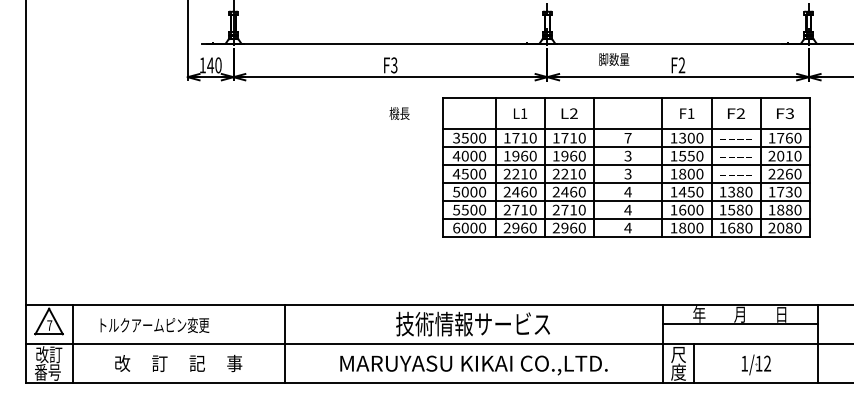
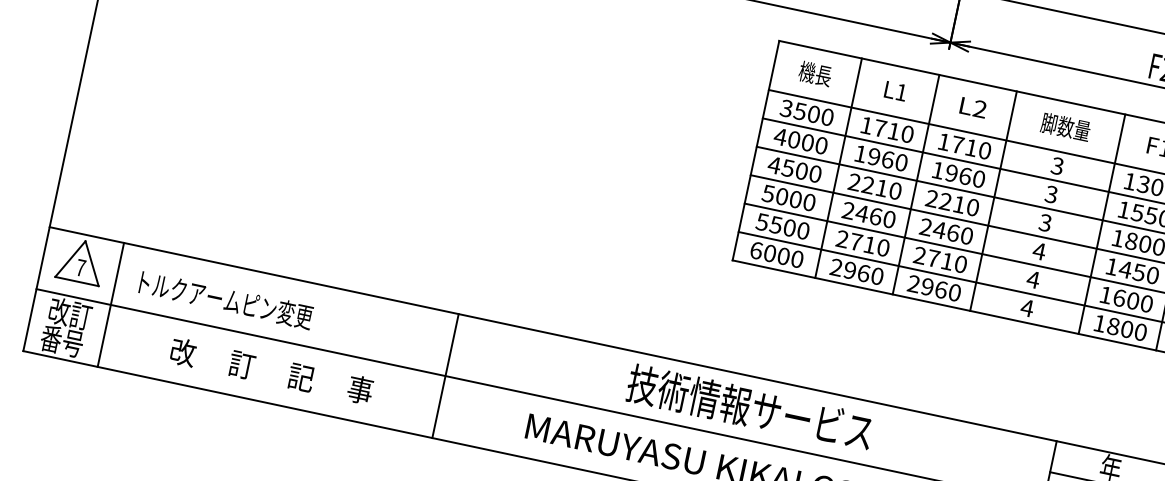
text: (614, 59) -> (1066, 127), moved
text: (399, 113) -> (815, 73), moved
text: (627, 137) -> (1056, 164), 7 -> 3
text: (154, 324) -> (225, 298), moved

